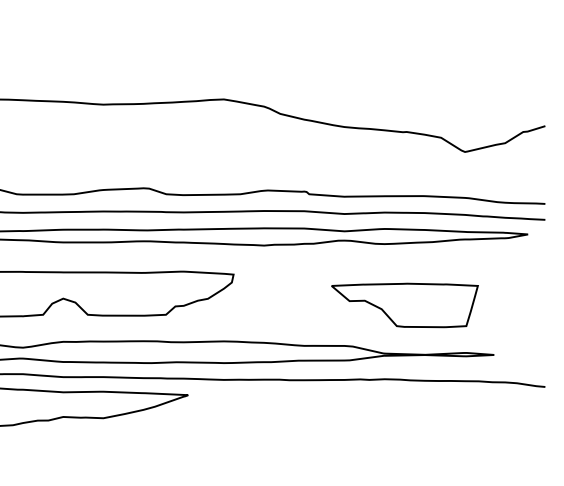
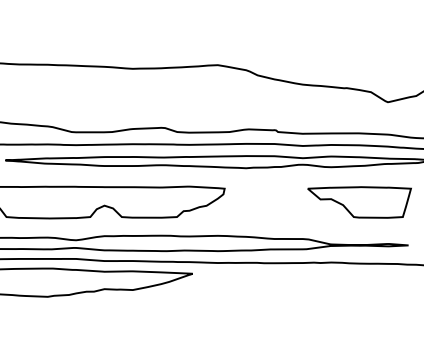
part: (404, 305) -> (359, 202), moved

